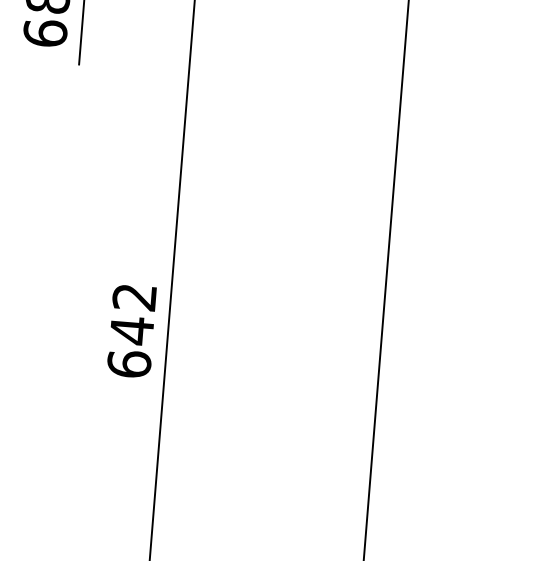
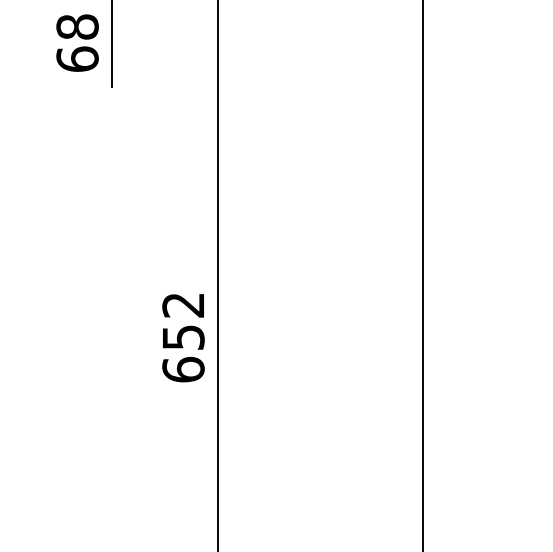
text: (131, 330) -> (183, 337), 642 -> 652

